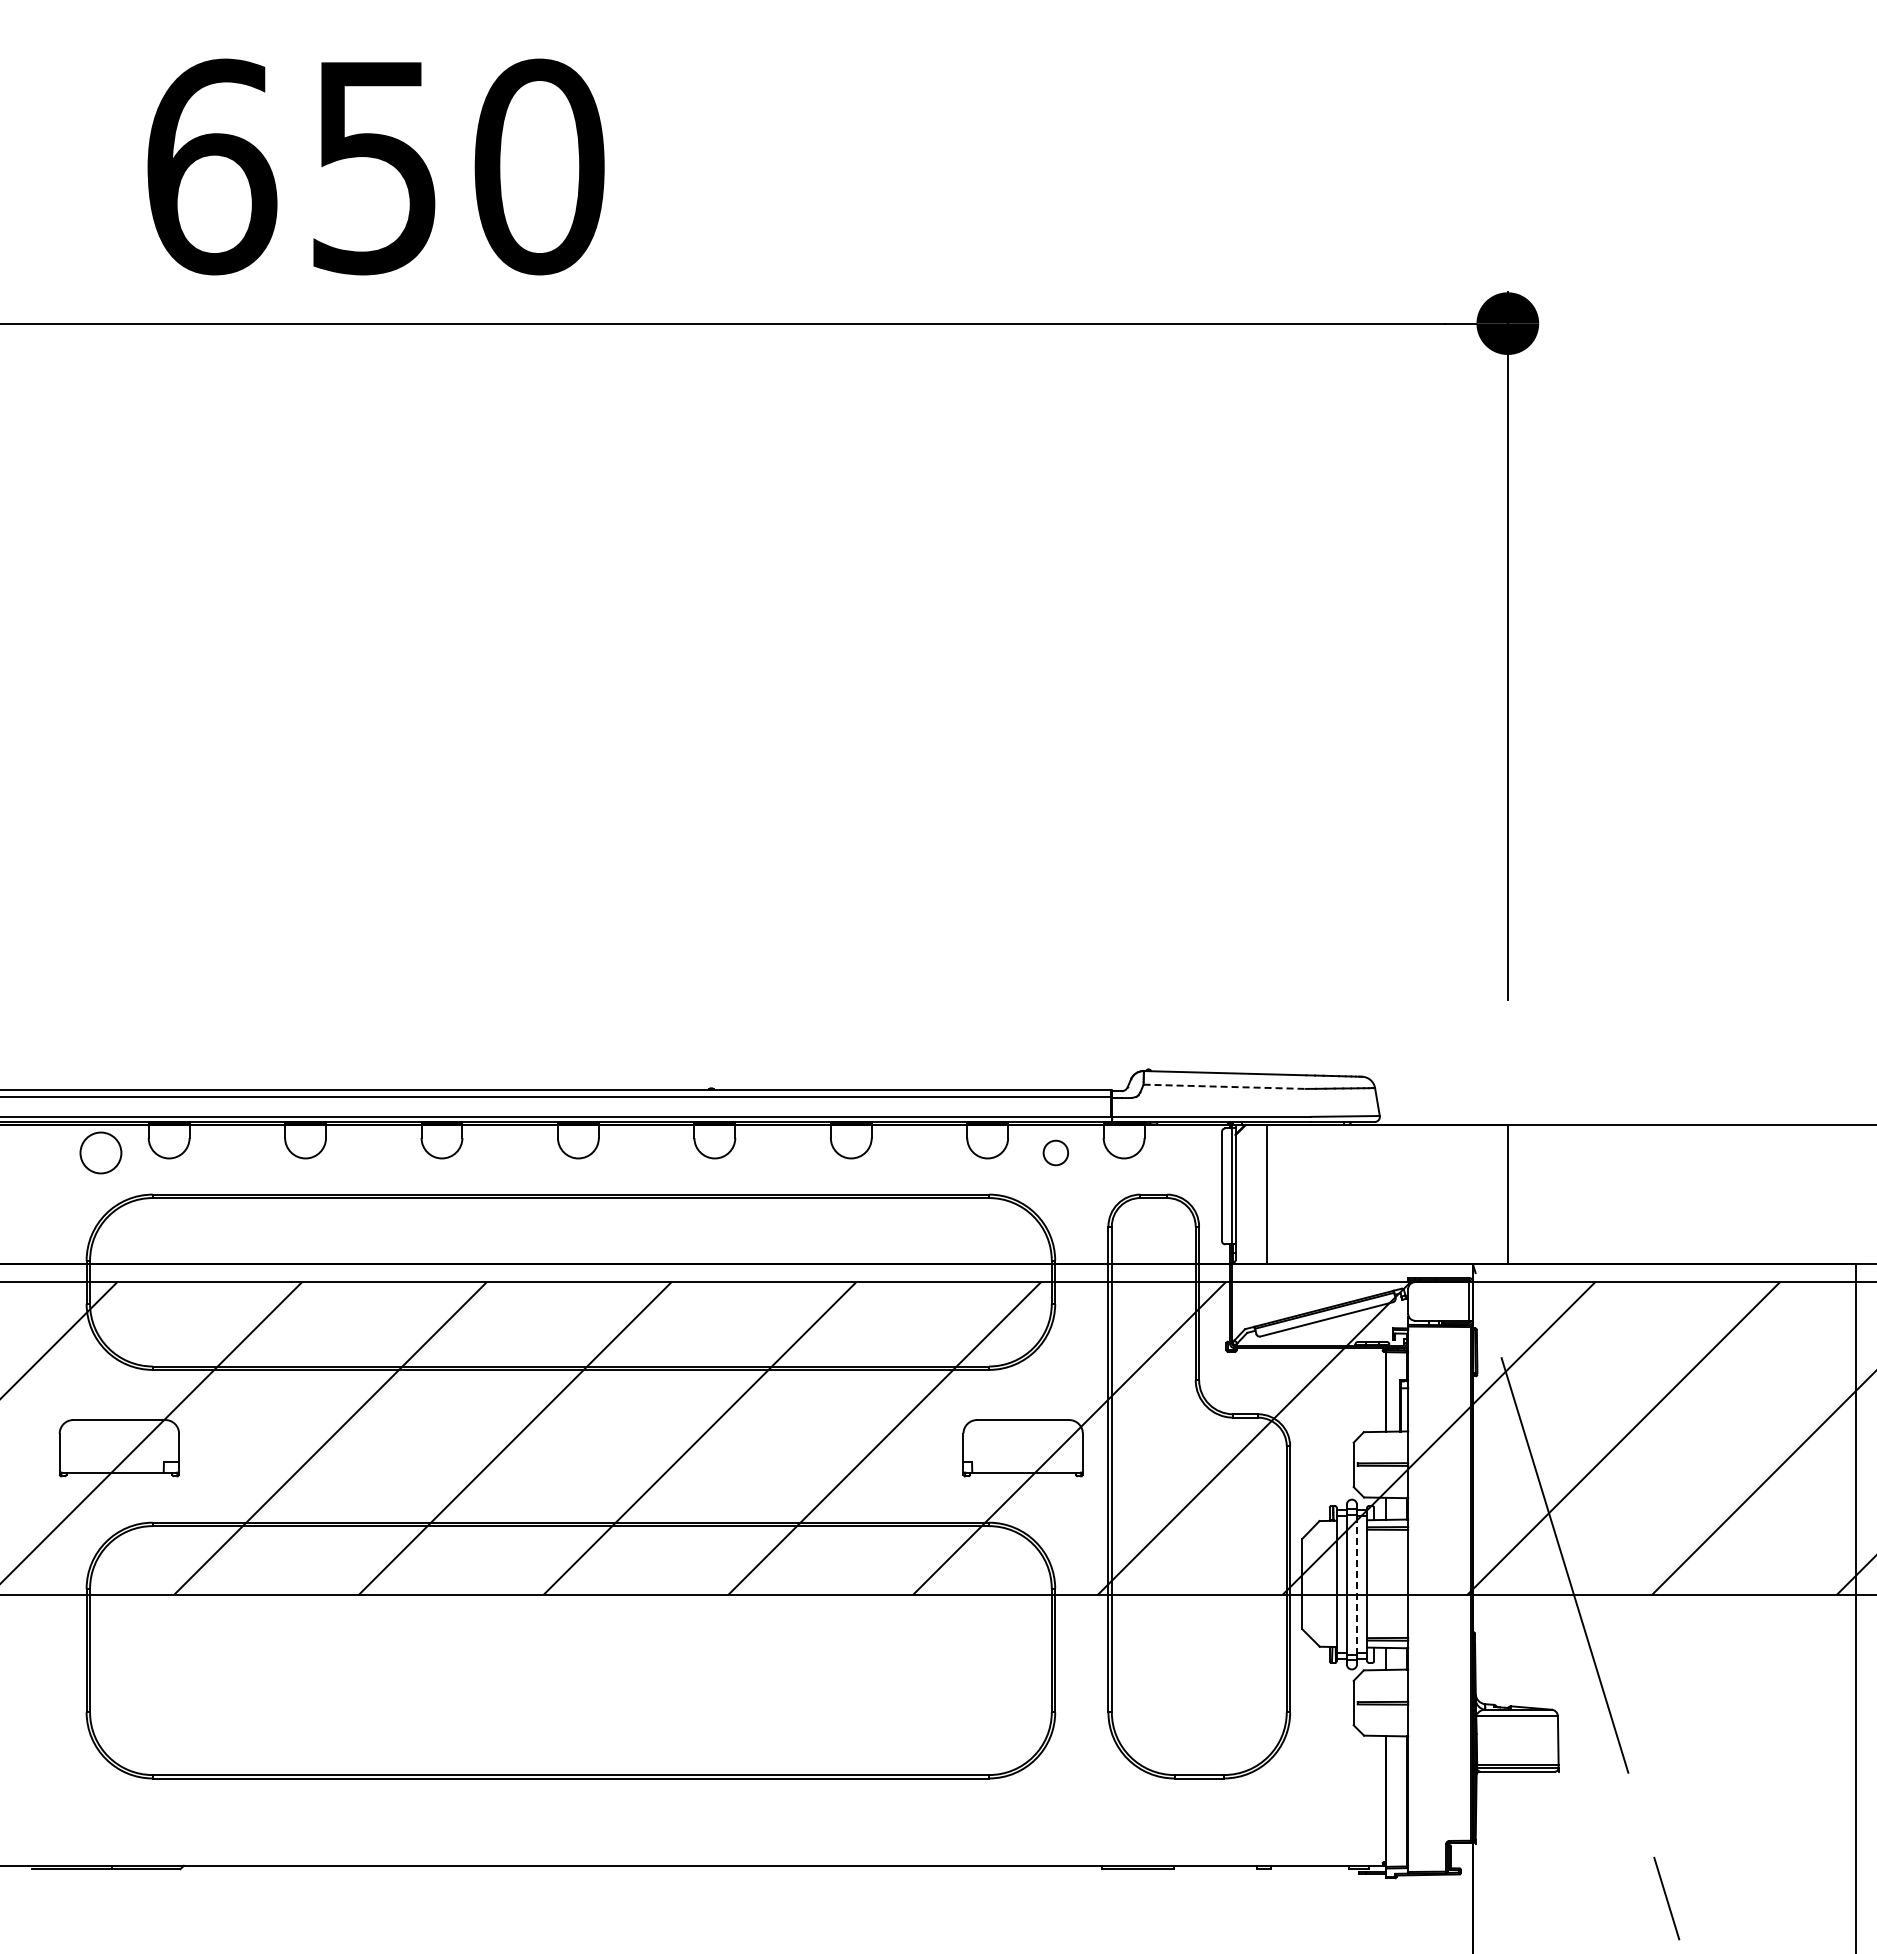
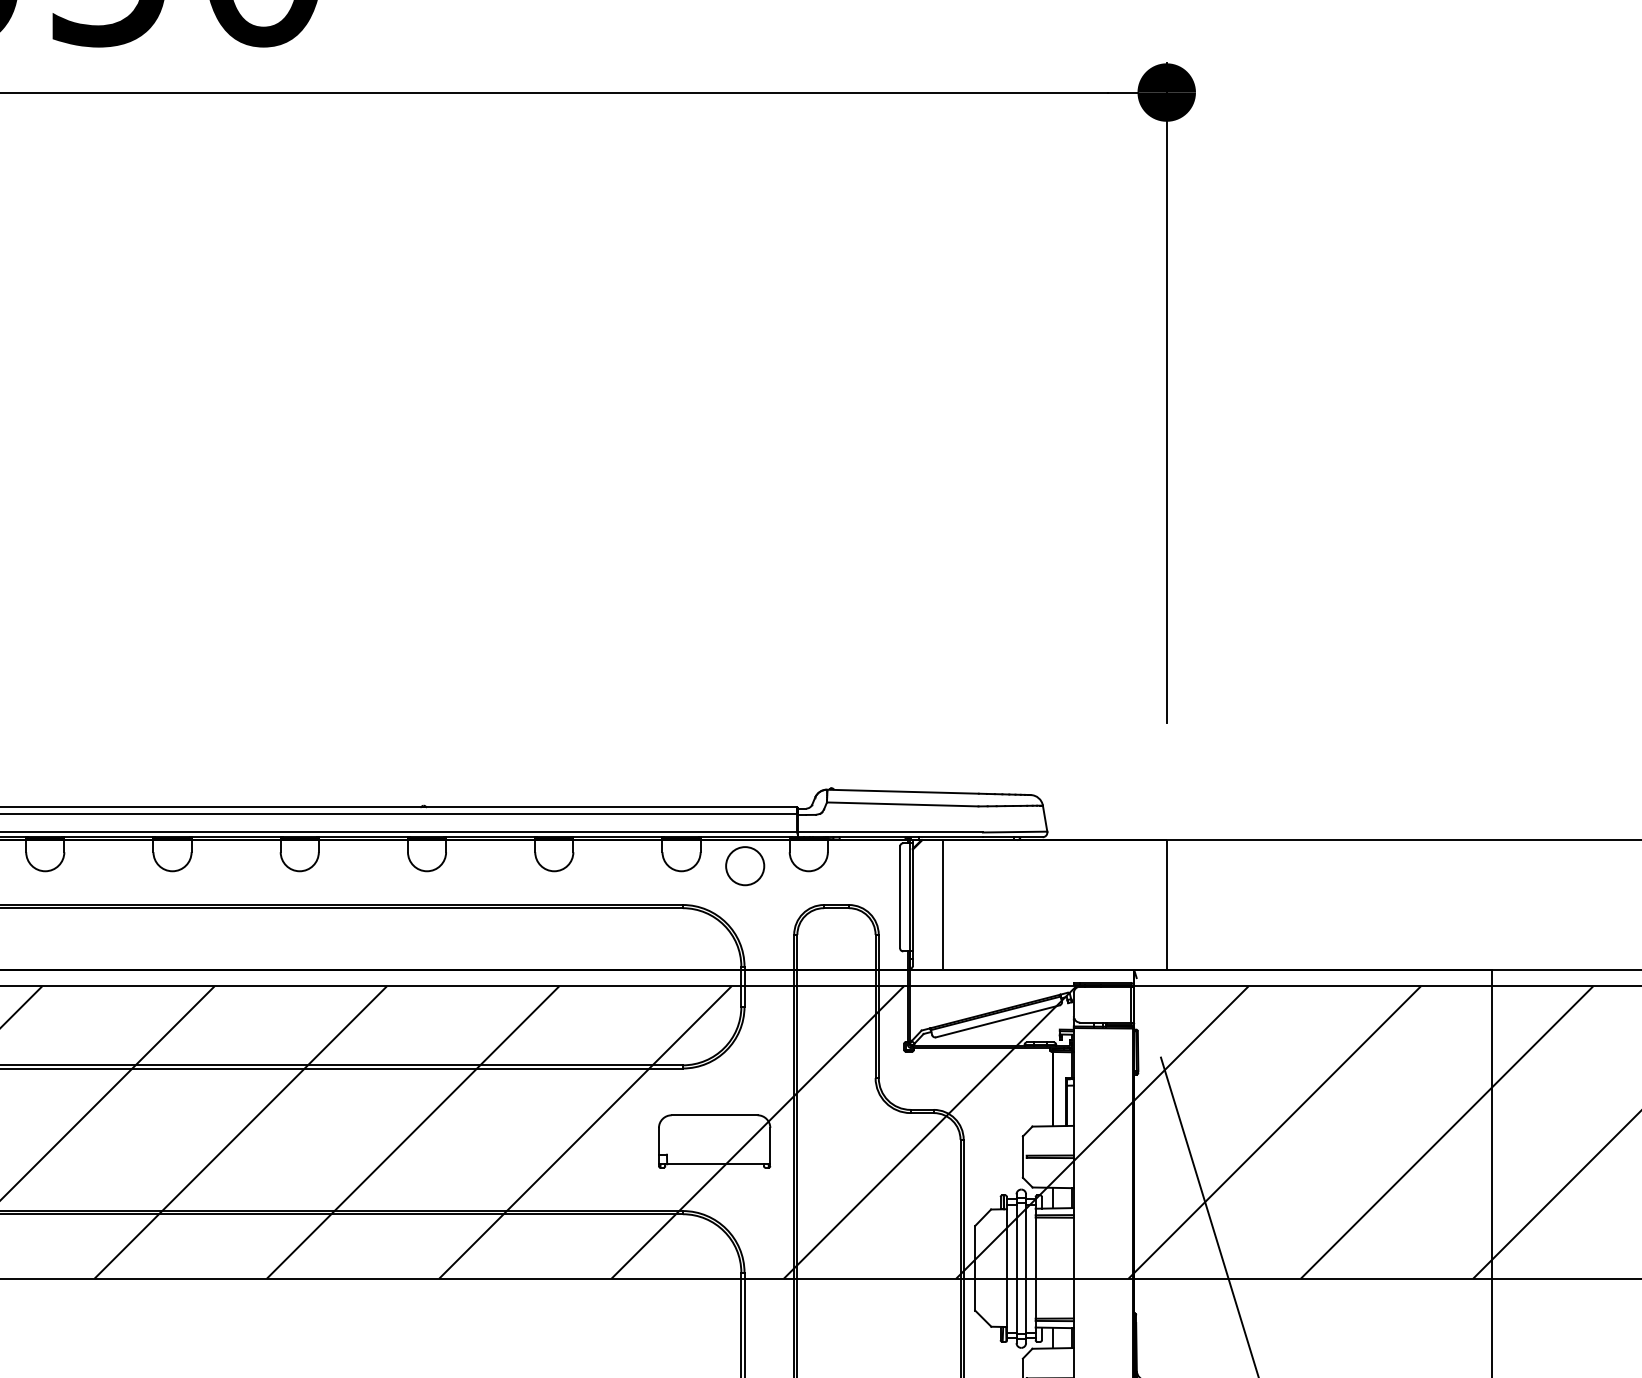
line: (1225, 1086) -> (903, 804), dashed -> solid
circle: (1055, 1152) -> (744, 865), size x1.67
line: (1357, 1584) -> (1026, 1268), dashed -> solid

